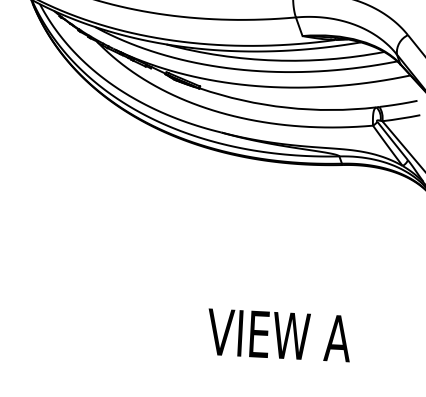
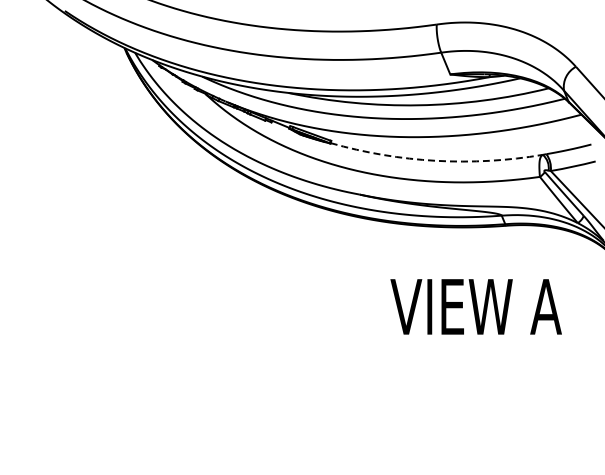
arc: (287, 107) -> (436, 160), solid -> dashed
text: (278, 335) -> (475, 306), moved

